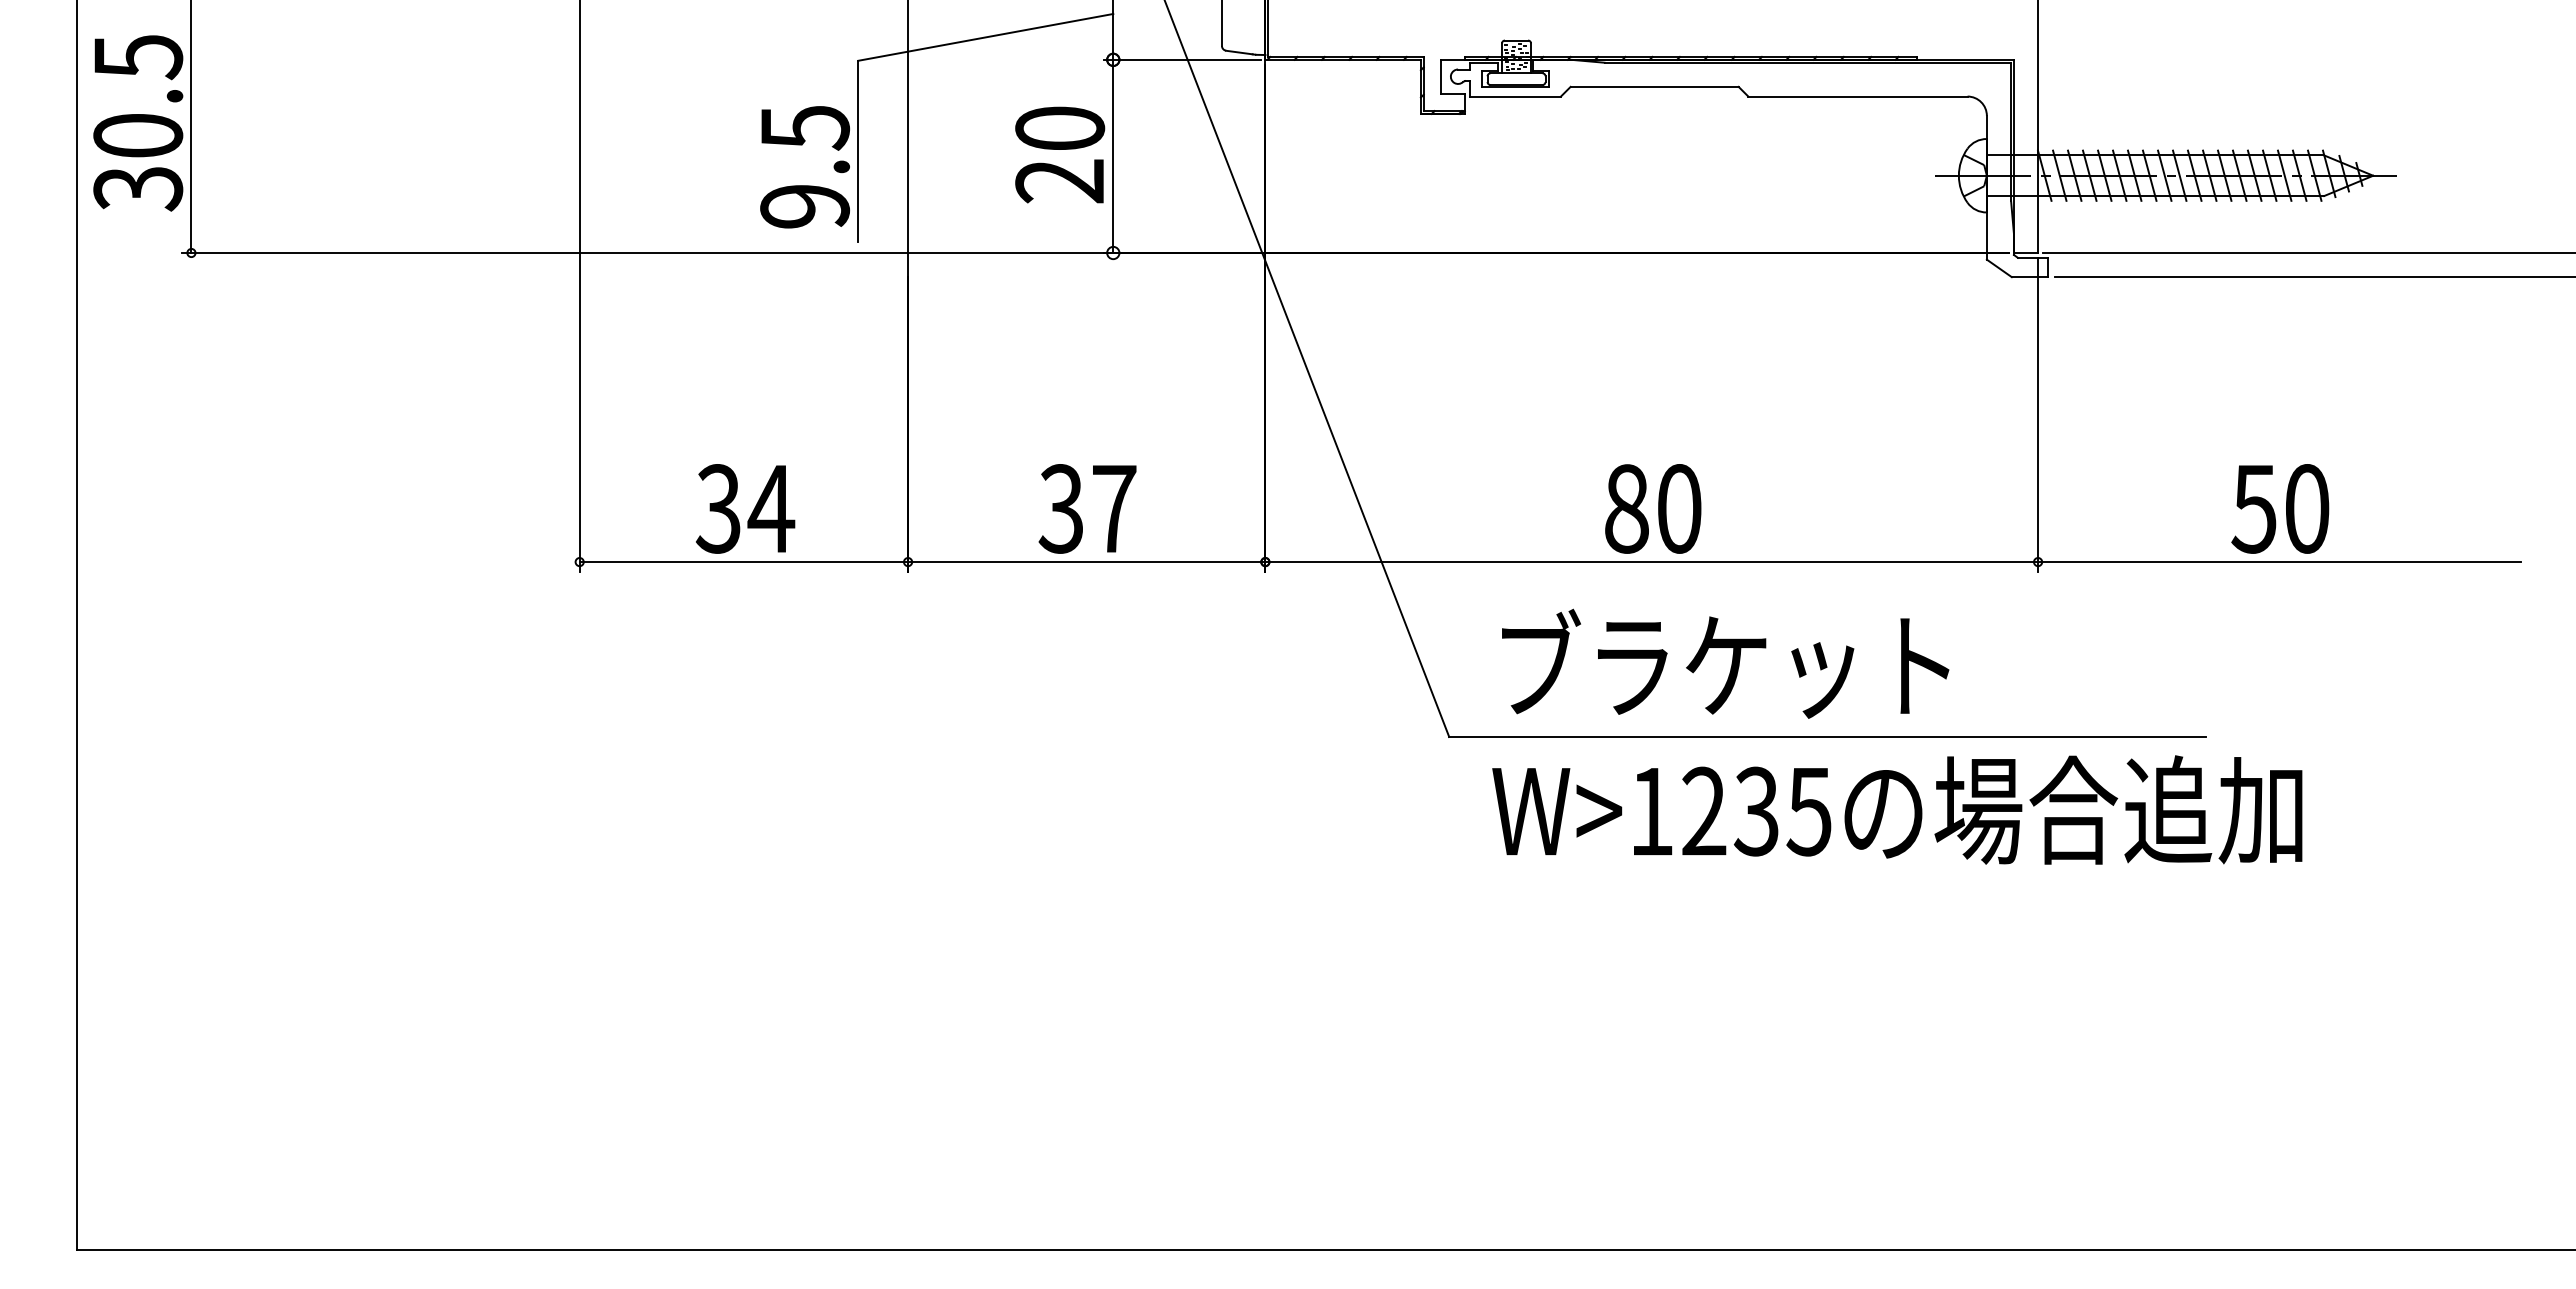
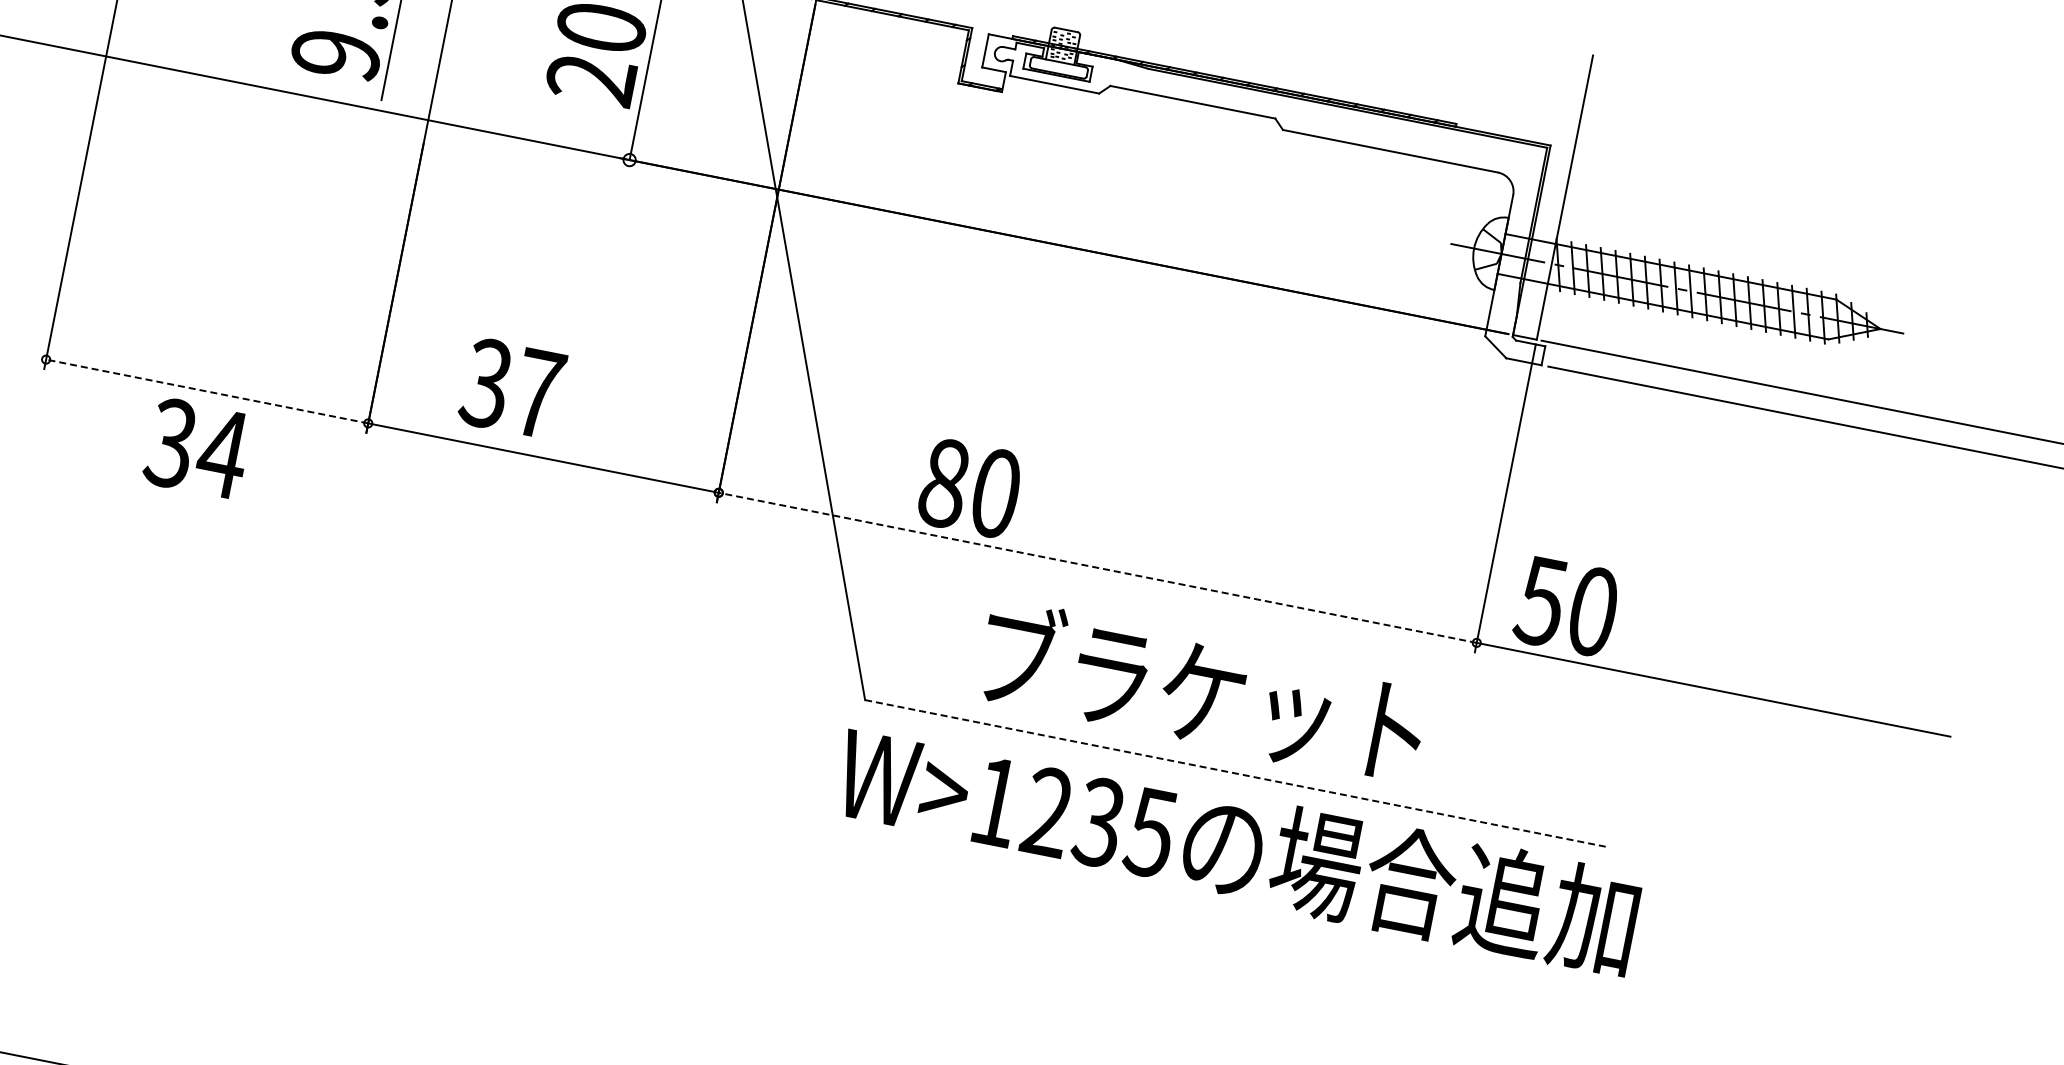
text: (745, 508) -> (197, 448), moved
text: (1087, 508) -> (512, 388), moved
text: (1653, 508) -> (970, 488), moved
text: (2280, 508) -> (1567, 606), moved
line: (743, 562) -> (206, 391), solid -> dashed
line: (1651, 562) -> (1097, 568), solid -> dashed
text: (1725, 663) -> (1202, 691), moved
line: (1828, 736) -> (1237, 773), solid -> dashed
text: (1897, 809) -> (1237, 847), moved

